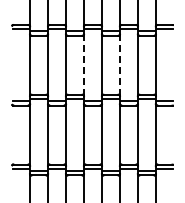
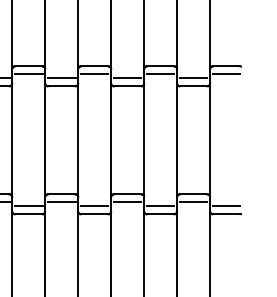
line: (83, 65) -> (77, 140), dashed -> solid
line: (119, 65) -> (143, 140), dashed -> solid

